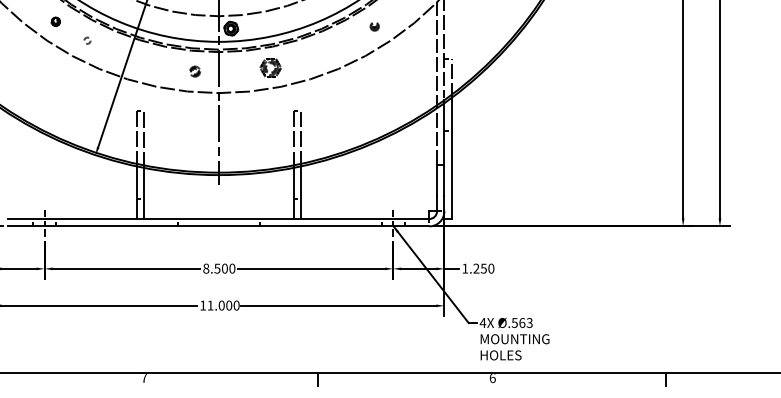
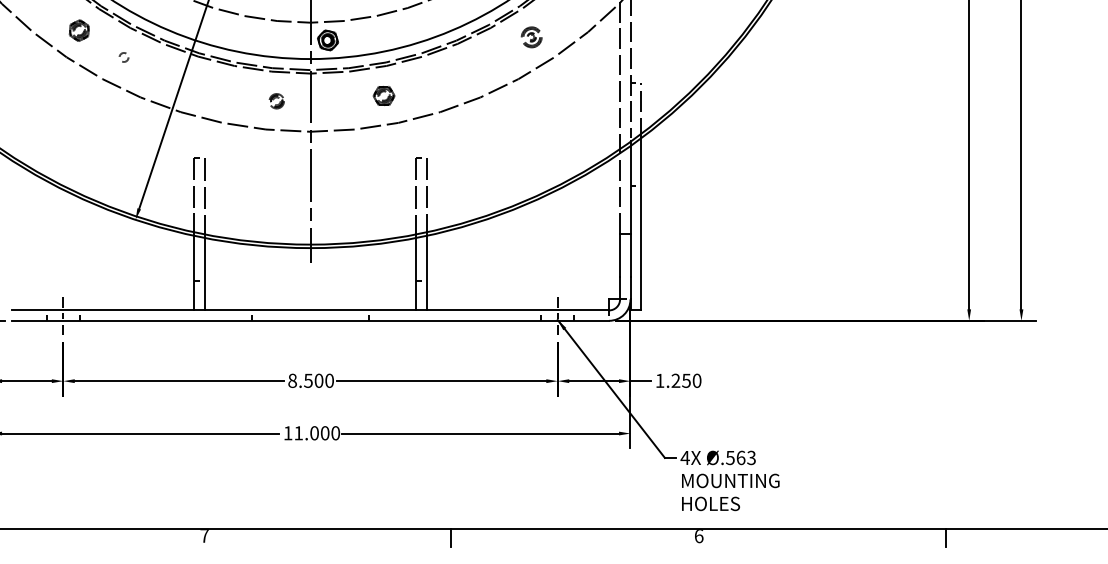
part: (55, 21) -> (78, 30), size x1.67
part: (374, 26) -> (531, 37), size x1.67
part: (270, 67) -> (383, 95), size x0.71

